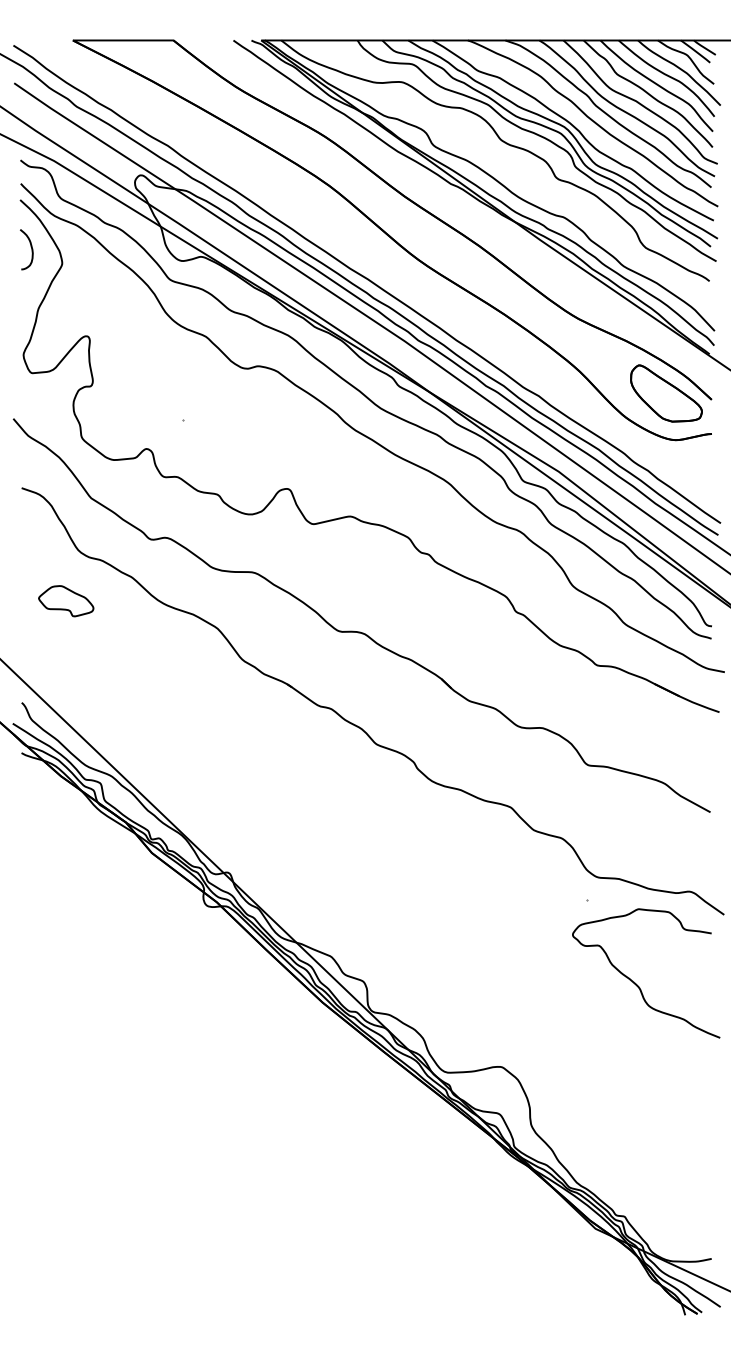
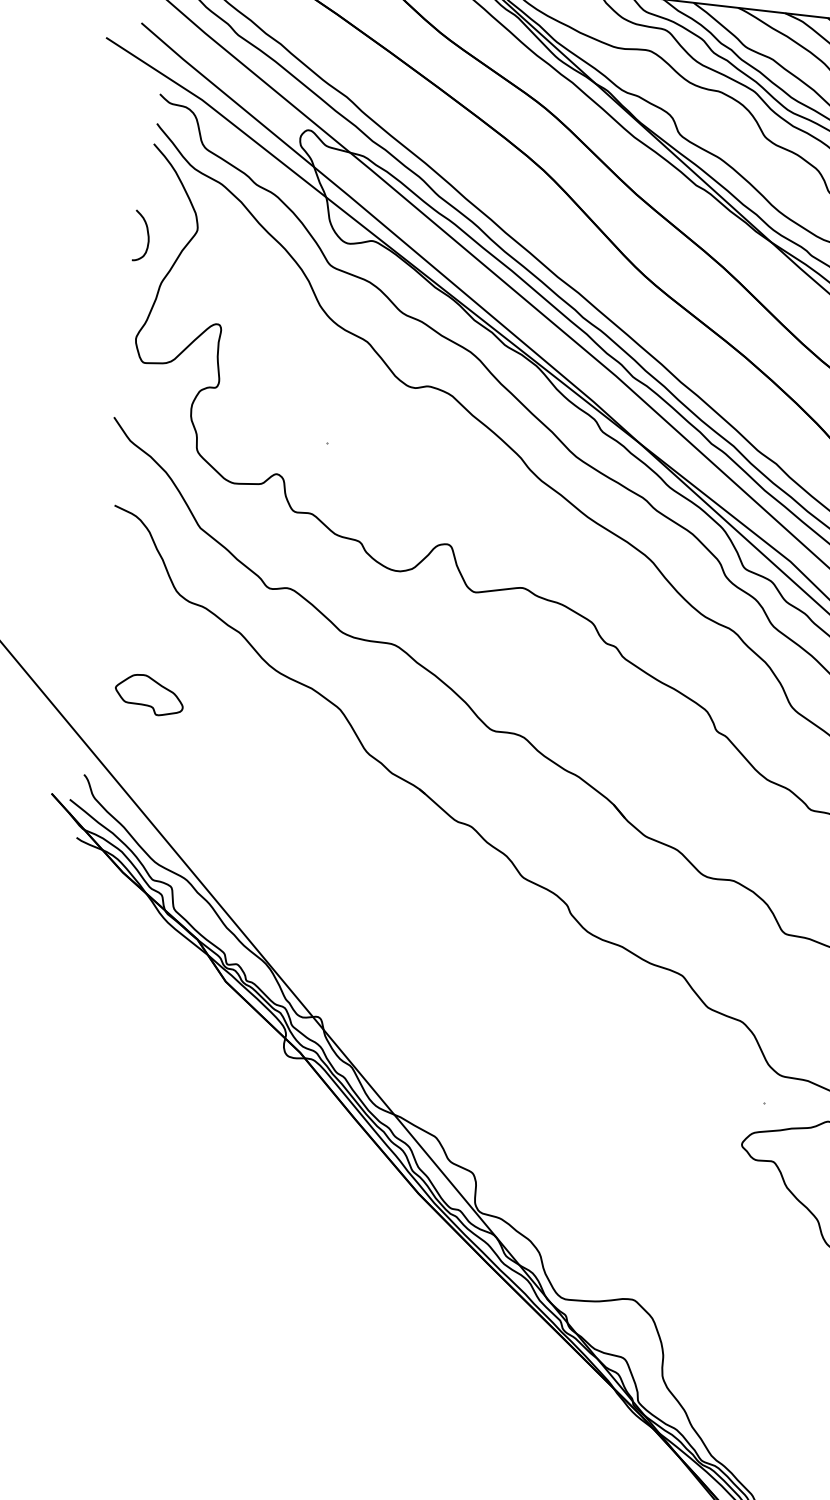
curve: (30, 246) -> (146, 232), moved
part: (66, 601) -> (149, 695), moved

